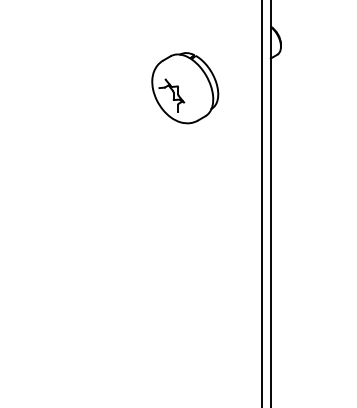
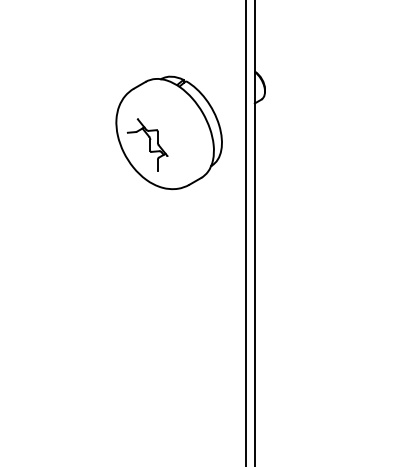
part: (185, 88) -> (169, 133), size x1.6

